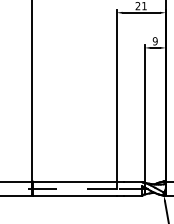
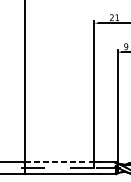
line: (74, 181) -> (59, 162), solid -> dashed

